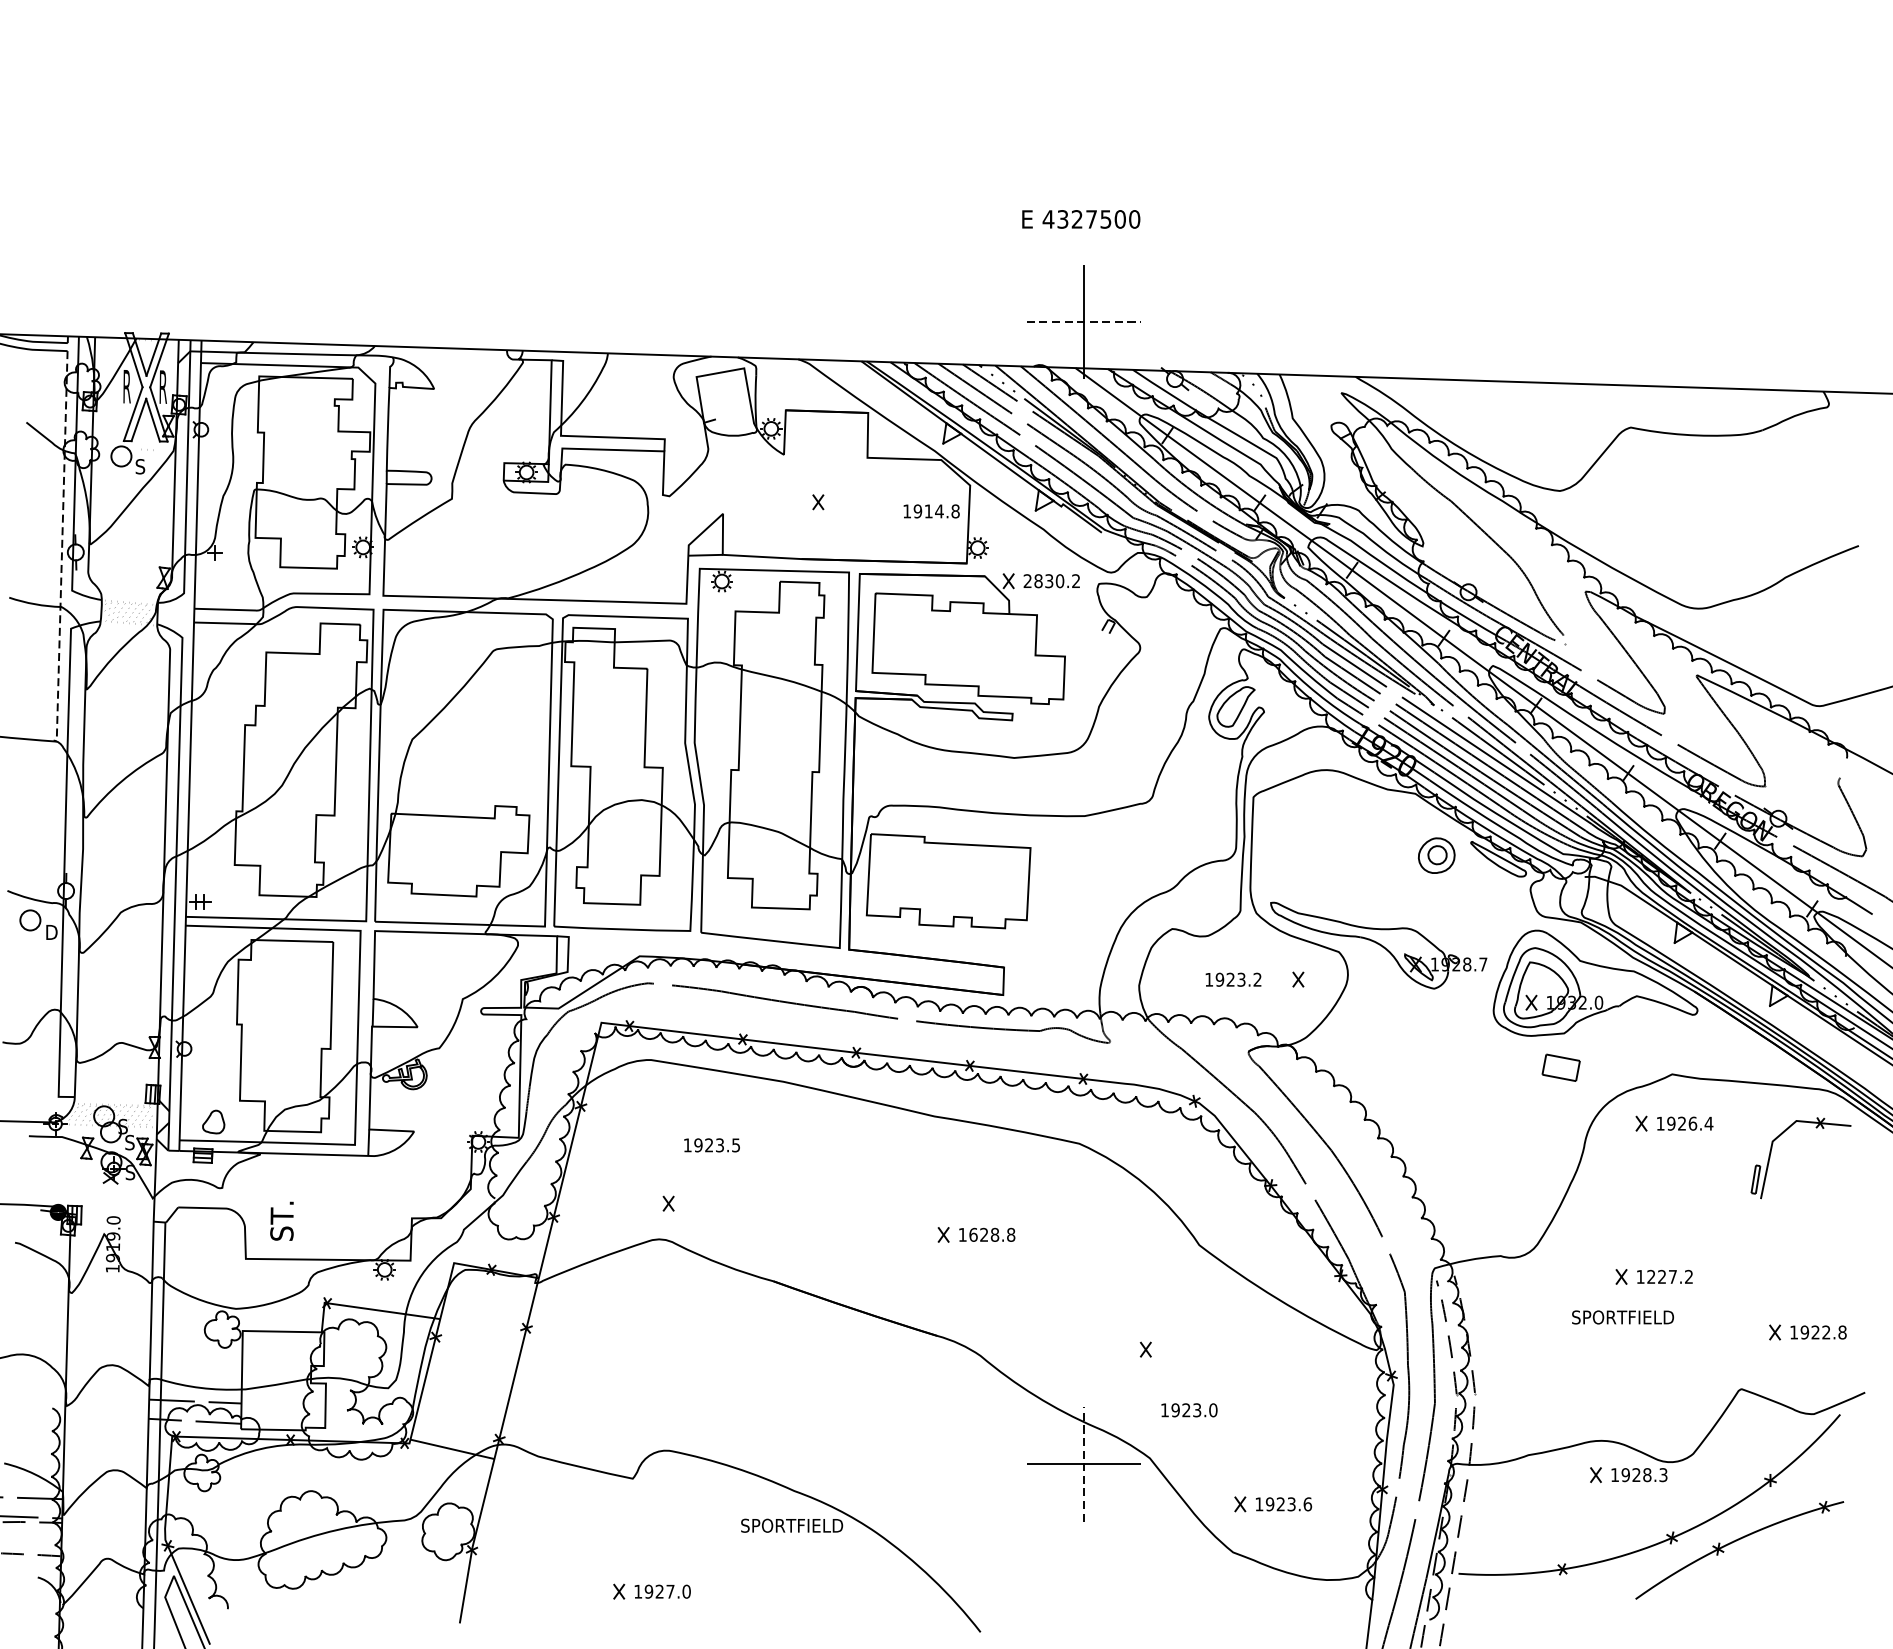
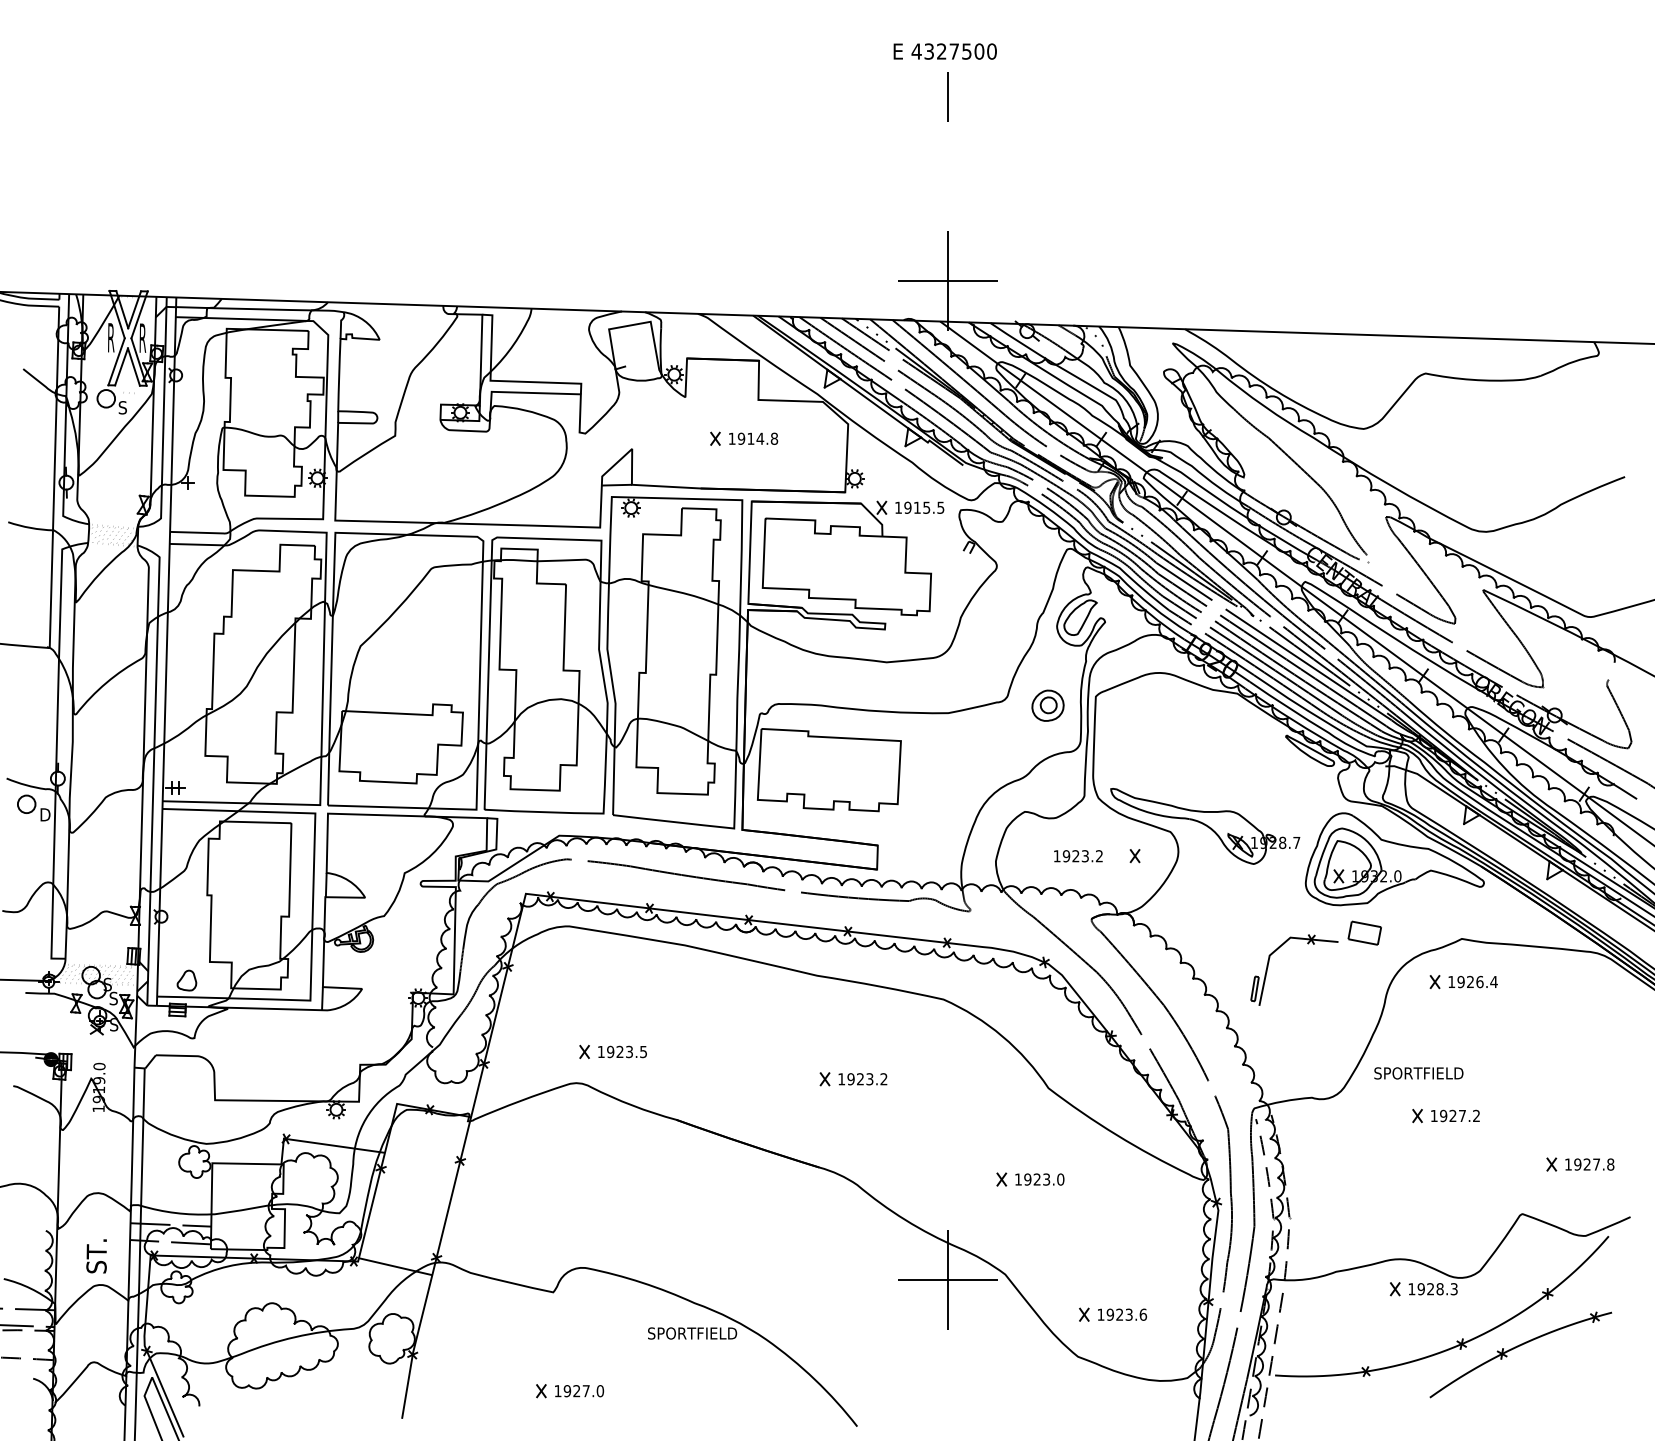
line: (1083, 110) -> (947, 96), added
text: (1080, 219) -> (944, 51), moved
line: (1083, 322) -> (947, 281), dashed -> solid
text: (931, 511) -> (753, 438), moved
line: (62, 546) -> (54, 477), dashed -> solid
text: (1051, 580) -> (919, 507), 2830.2 -> 1915.5
part: (1436, 855) -> (1047, 705), moved
part: (1781, 1135) -> (1277, 950), moved
text: (711, 1144) -> (622, 1051), moved
text: (281, 1221) -> (96, 1256), moved
text: (992, 1235) -> (867, 1079), 1628.8 -> 1923.2
text: (1651, 1277) -> (1443, 1116), 1227.2 -> 1927.2
text: (1622, 1317) -> (1418, 1073), moved
text: (1826, 1332) -> (1596, 1164), 1922.8 -> 1927.8
text: (1189, 1410) -> (1039, 1179), moved
line: (1083, 1463) -> (947, 1279), dashed -> solid

